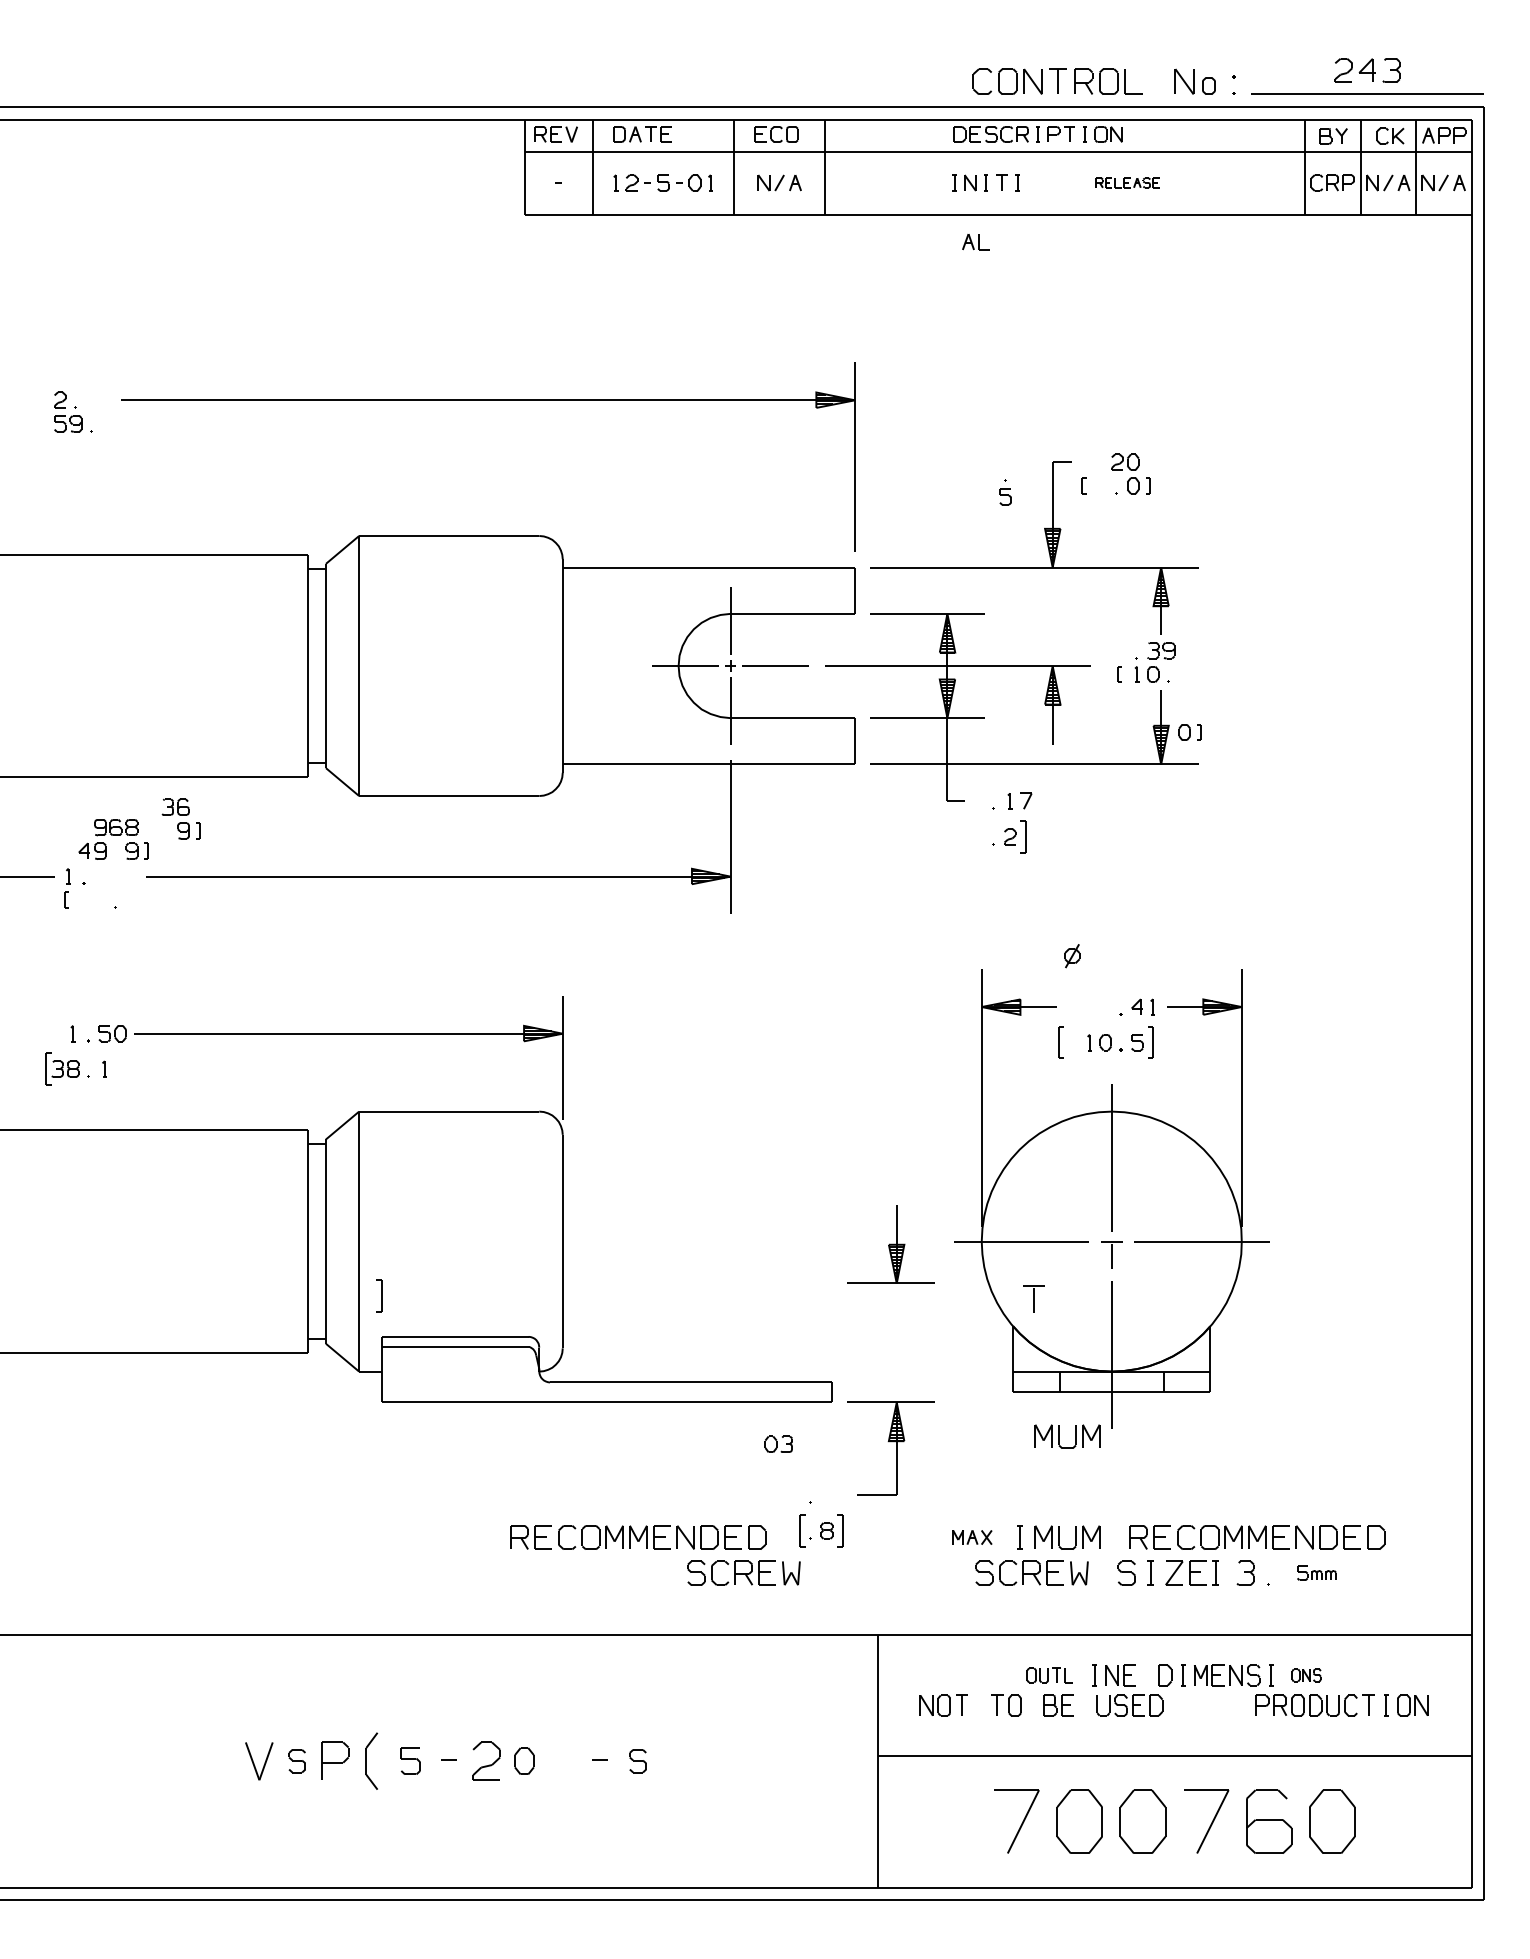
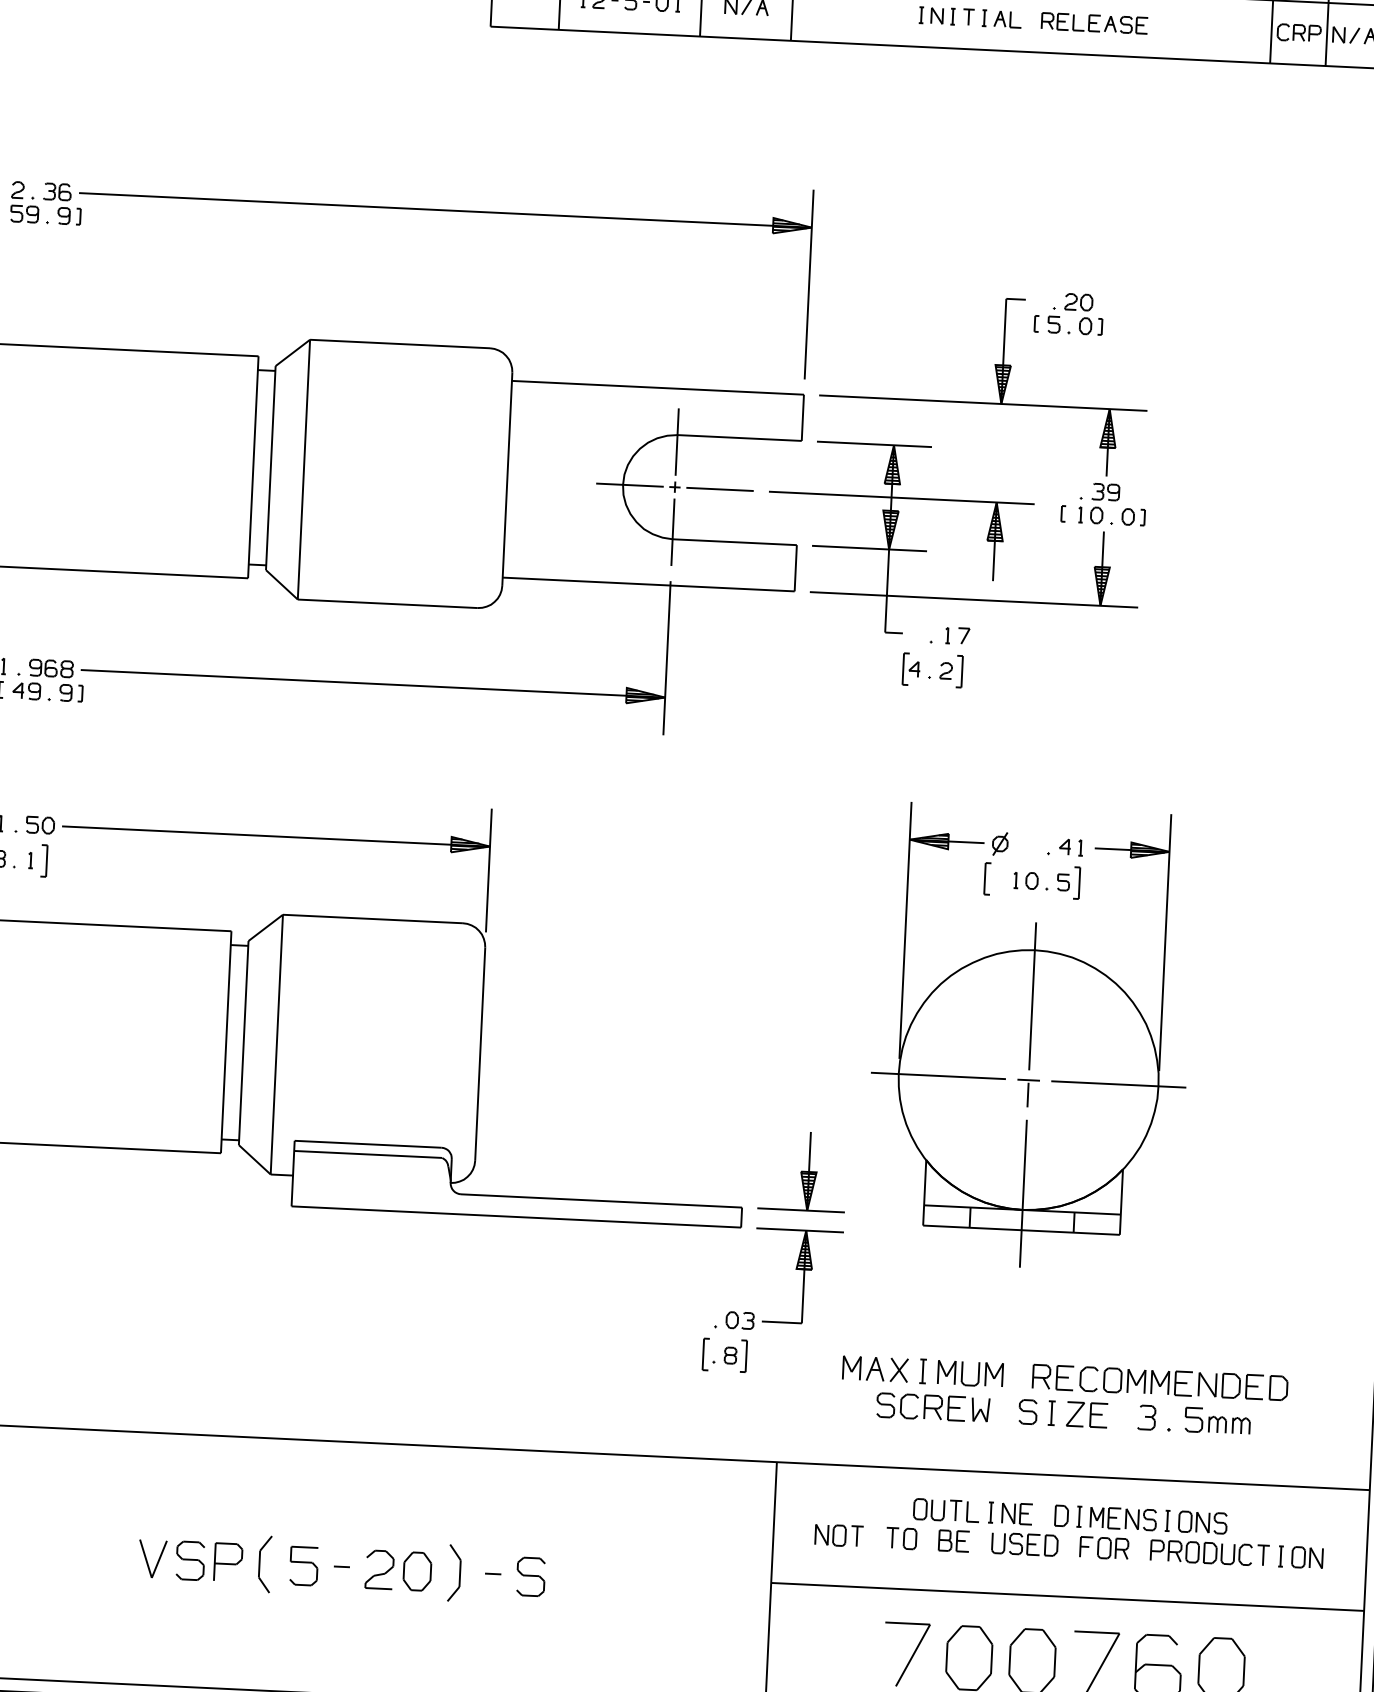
part: (1127, 182) -> (1094, 22), size x1.67
part: (975, 242) -> (1007, 19), moved
part: (1005, 492) -> (1054, 320), moved
part: (1189, 732) -> (1132, 517), moved
part: (180, 818) -> (61, 203), moved
part: (974, 836) -> (910, 668), added
part: (113, 839) -> (48, 680), moved
part: (1072, 956) -> (1000, 844), moved
part: (890, 1244) -> (802, 1171), moved
part: (379, 1295) -> (44, 860), moved
part: (1033, 1298) -> (947, 1133), removed
part: (1059, 1436) -> (967, 1272), removed
part: (778, 1443) -> (739, 1319), moved
part: (638, 1537) -> (541, 1353), removed
part: (972, 1537) -> (875, 1369), size x1.67
part: (743, 1572) -> (645, 1393), removed
part: (1215, 1572) -> (1116, 1415), removed
part: (1316, 1572) -> (1217, 1420), size x1.67
part: (1049, 1675) -> (945, 1510), size x1.43
part: (1306, 1675) -> (1202, 1522), size x1.67
part: (1209, 1705) -> (1104, 1548), added
part: (297, 1760) -> (190, 1560), size x1.67
part: (410, 1760) -> (303, 1565), size x1.43
part: (524, 1760) -> (417, 1570), size x1.43
part: (561, 1760) -> (454, 1572), added
part: (637, 1760) -> (530, 1576), size x1.67

